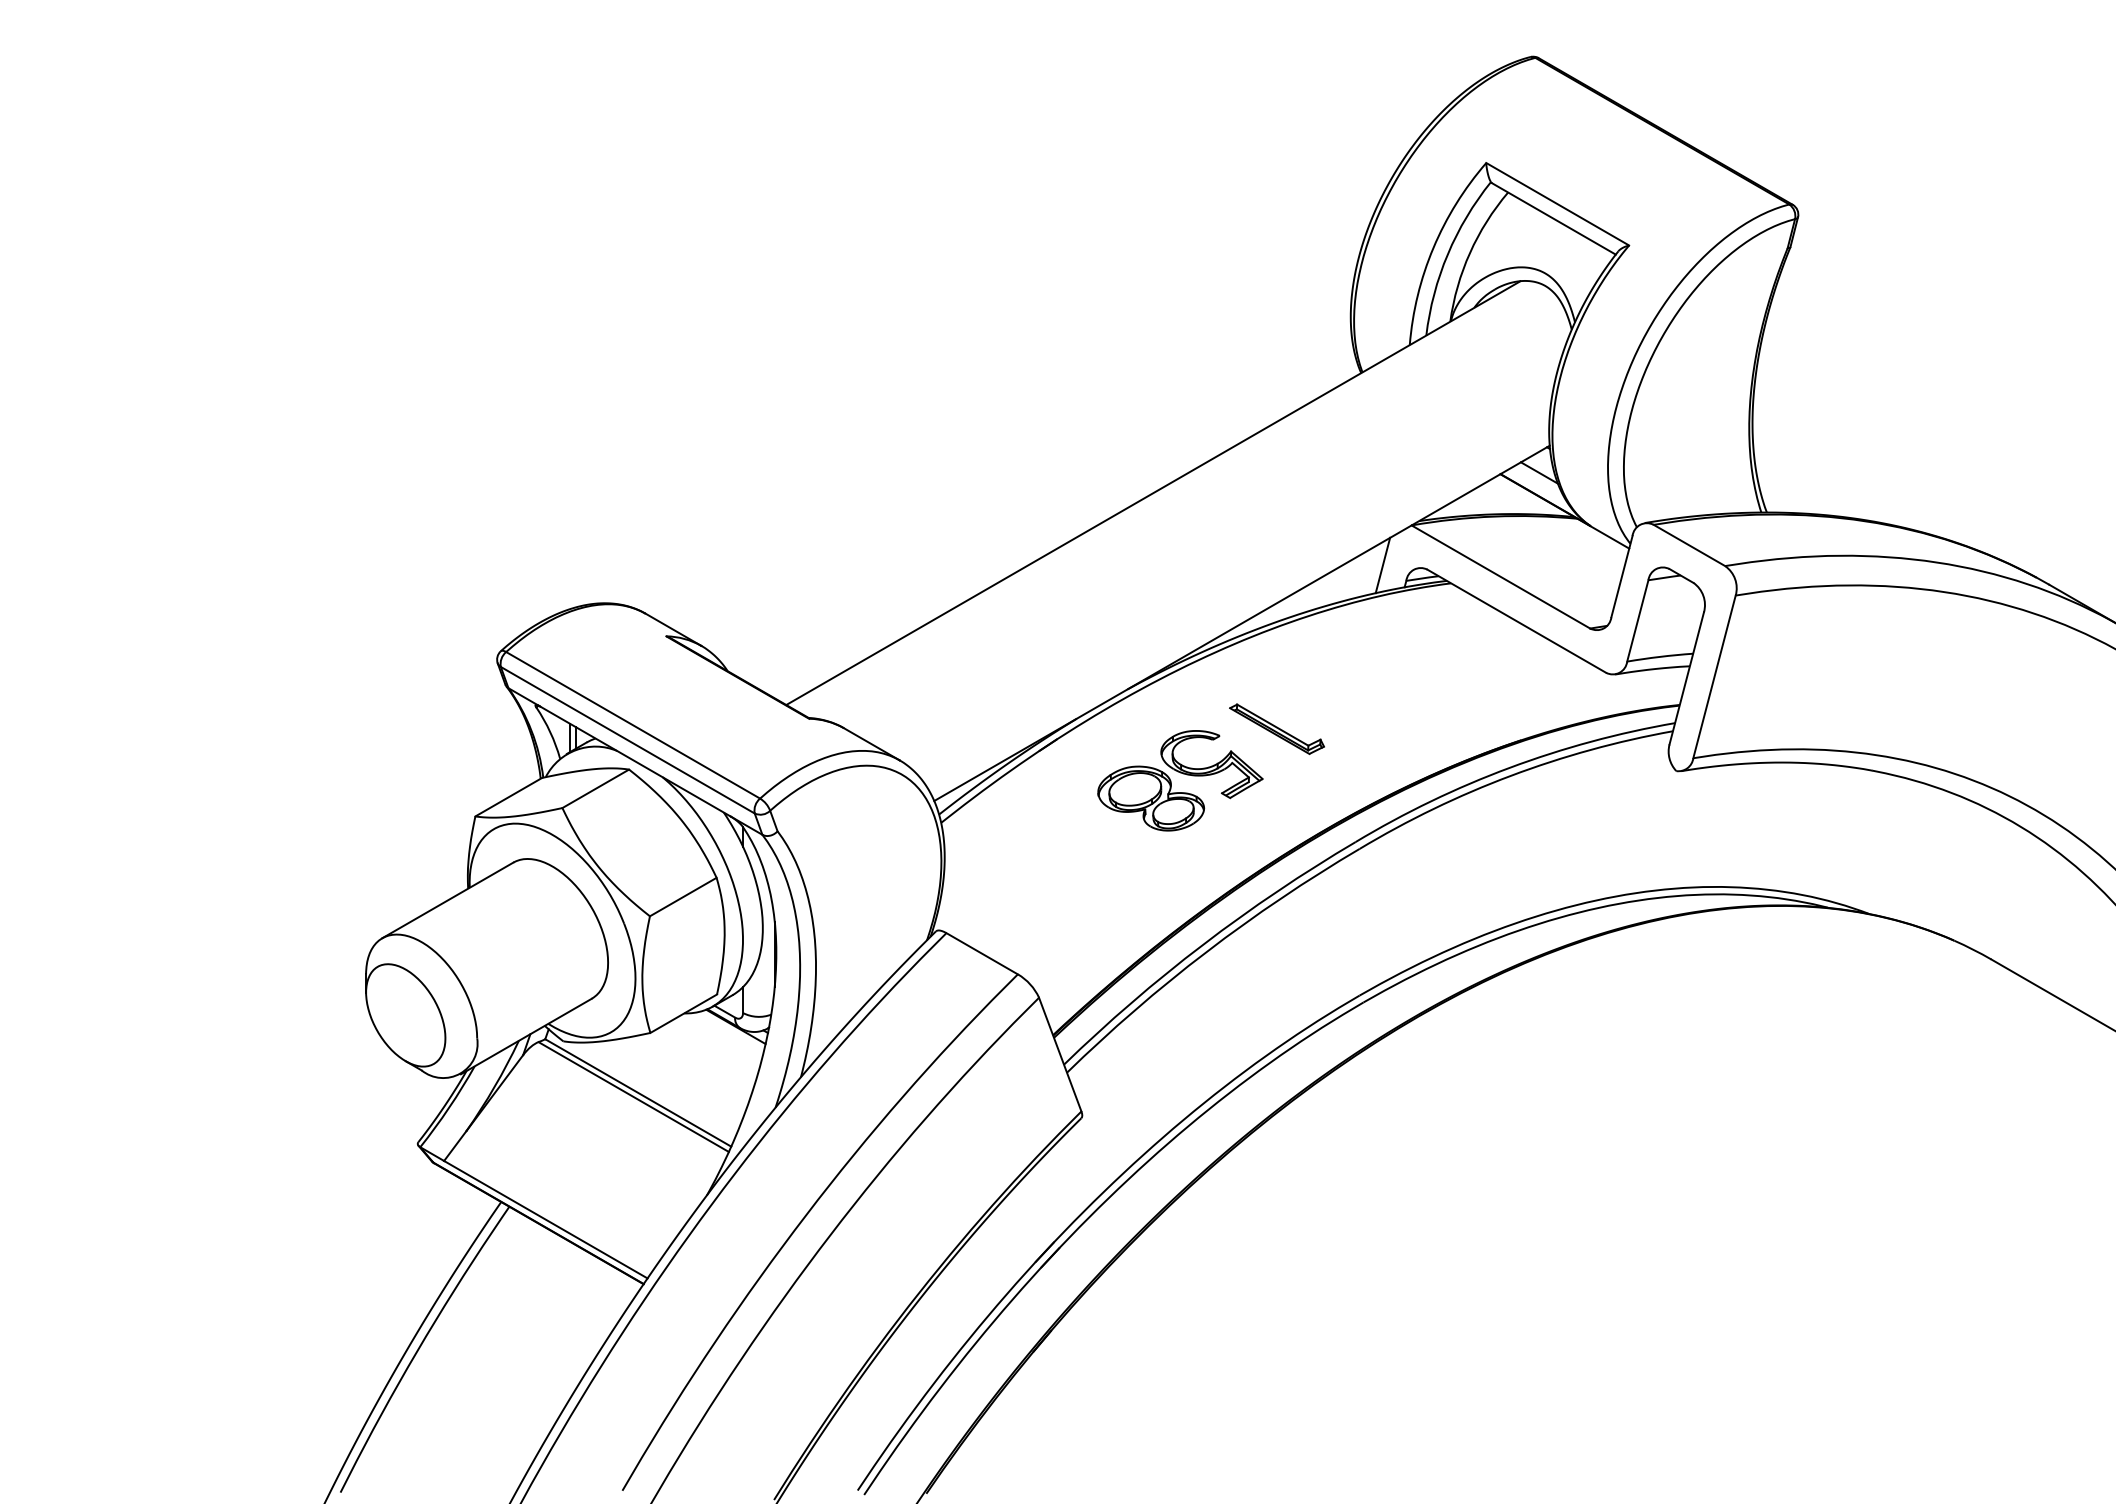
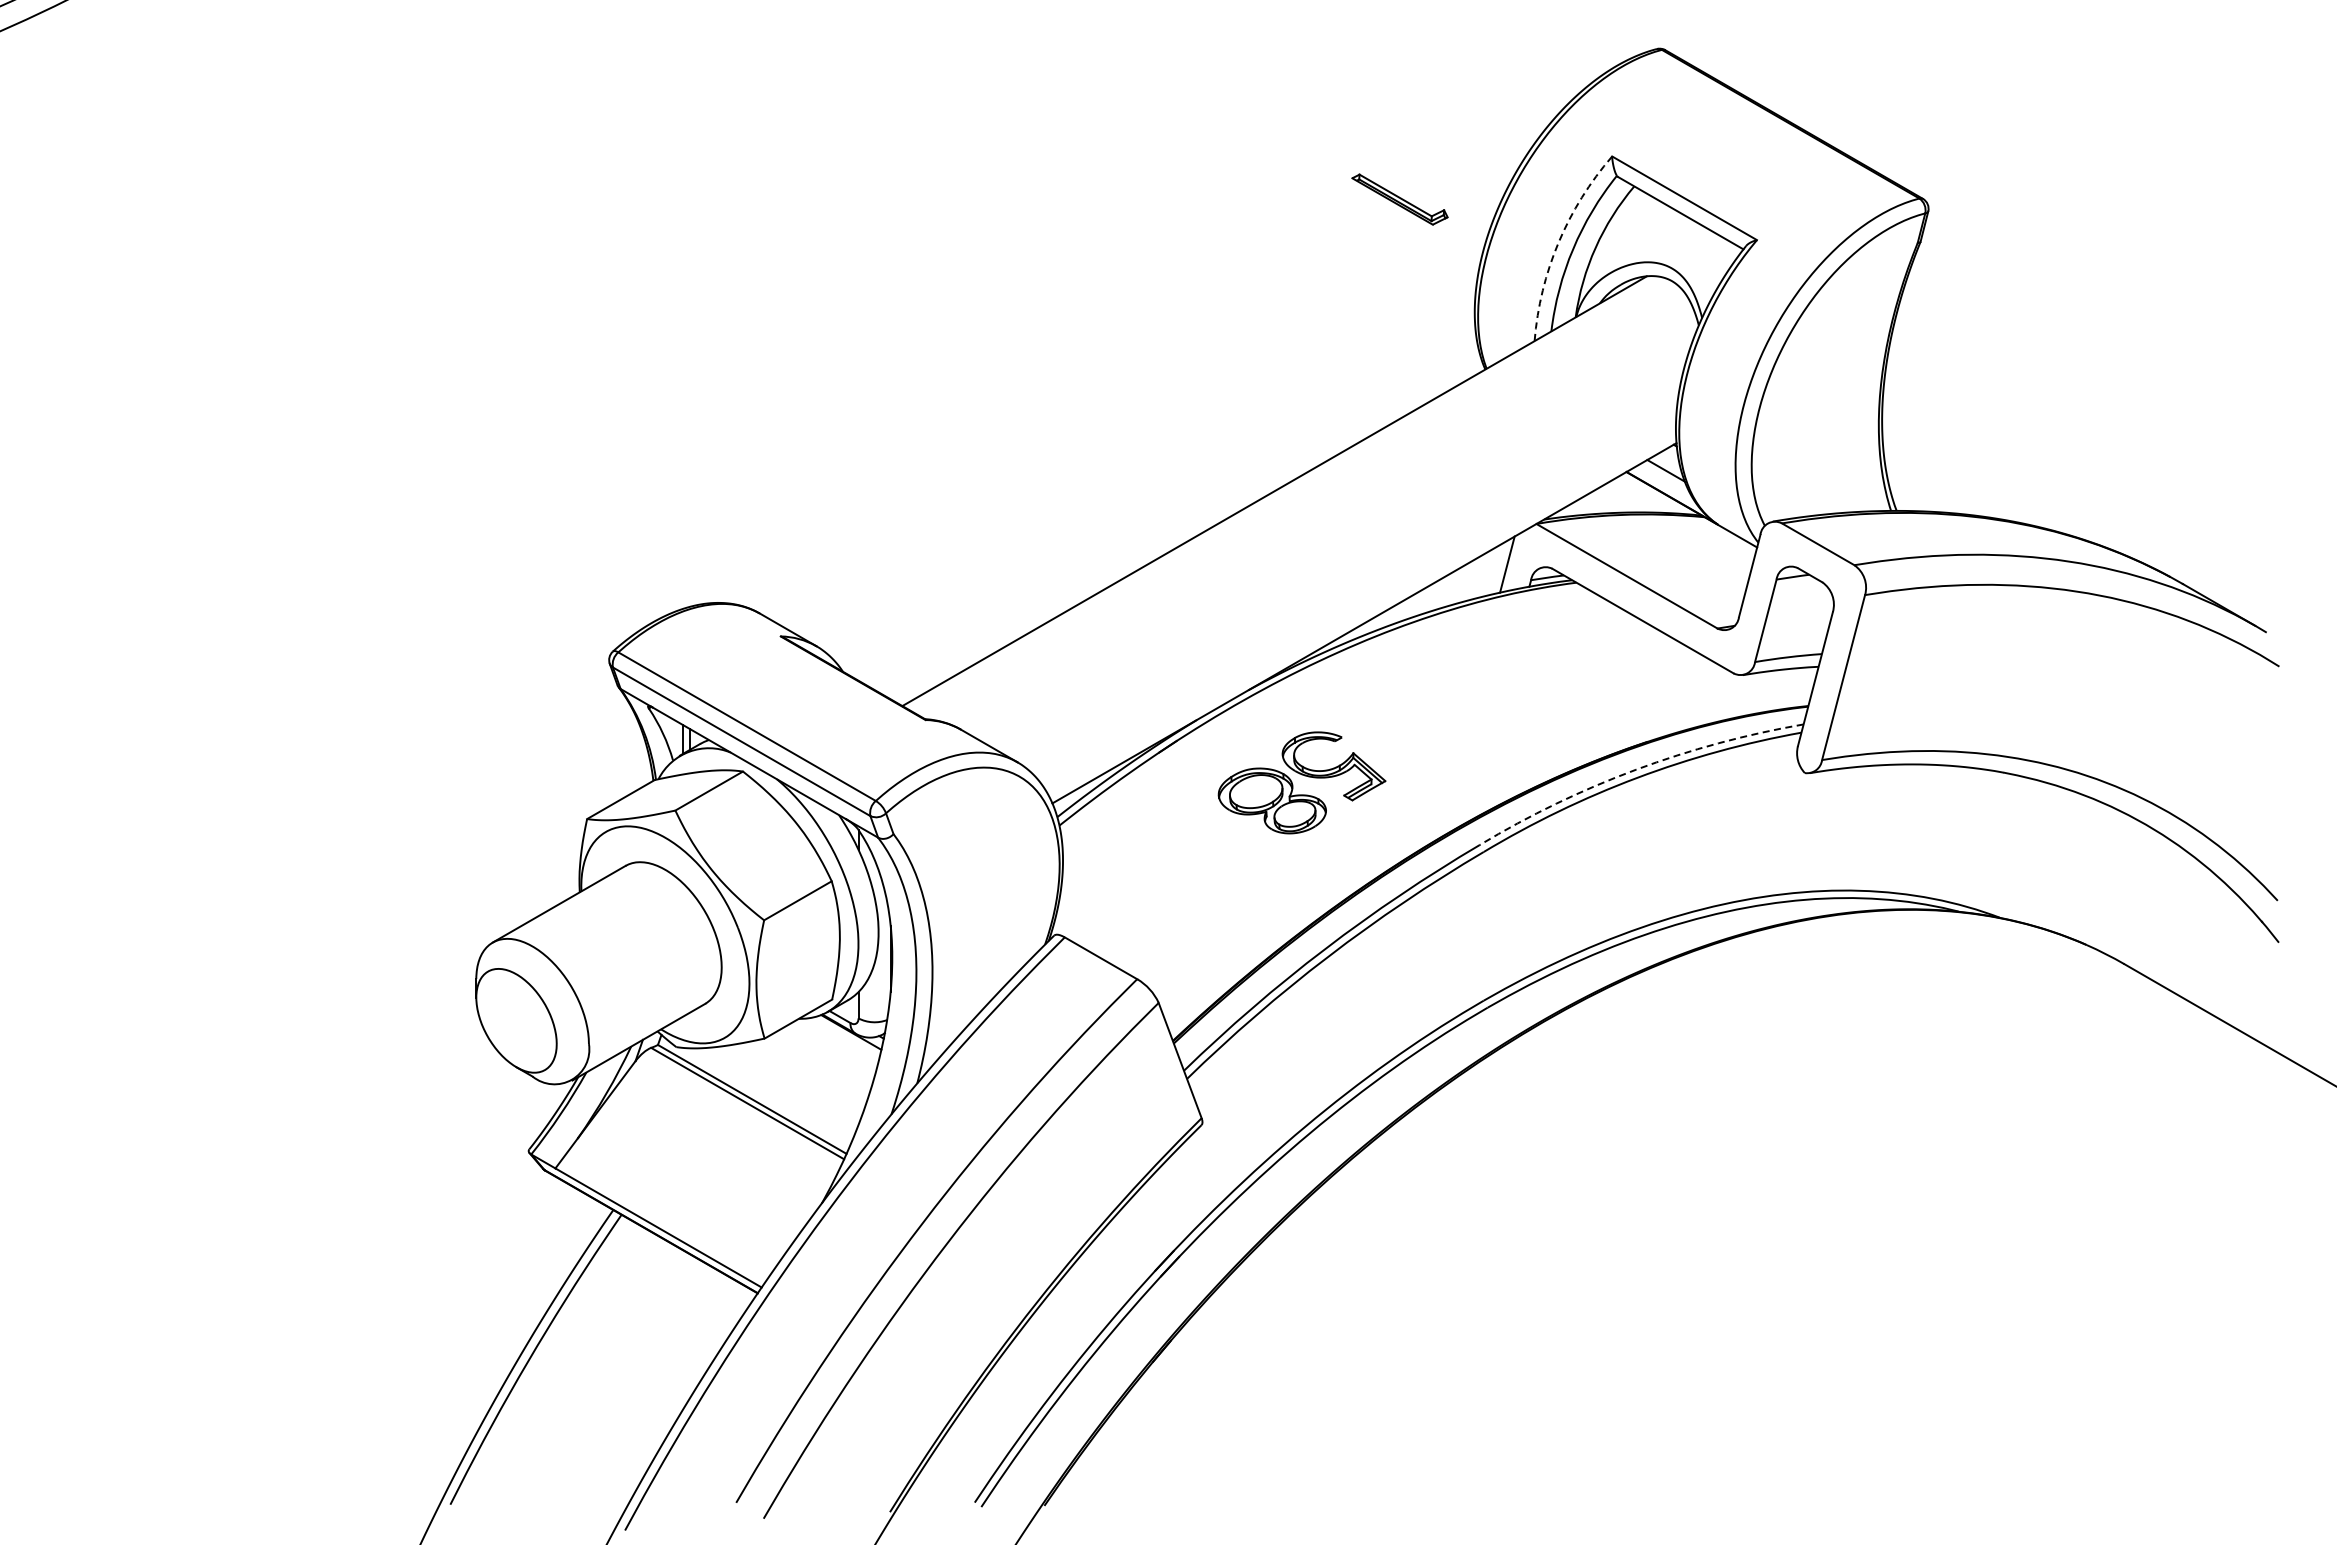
arc: (1433, 247) -> (1558, 242), solid -> dashed
part: (1276, 729) -> (1399, 199), moved
arc: (1510, 767) -> (1636, 769), solid -> dashed

